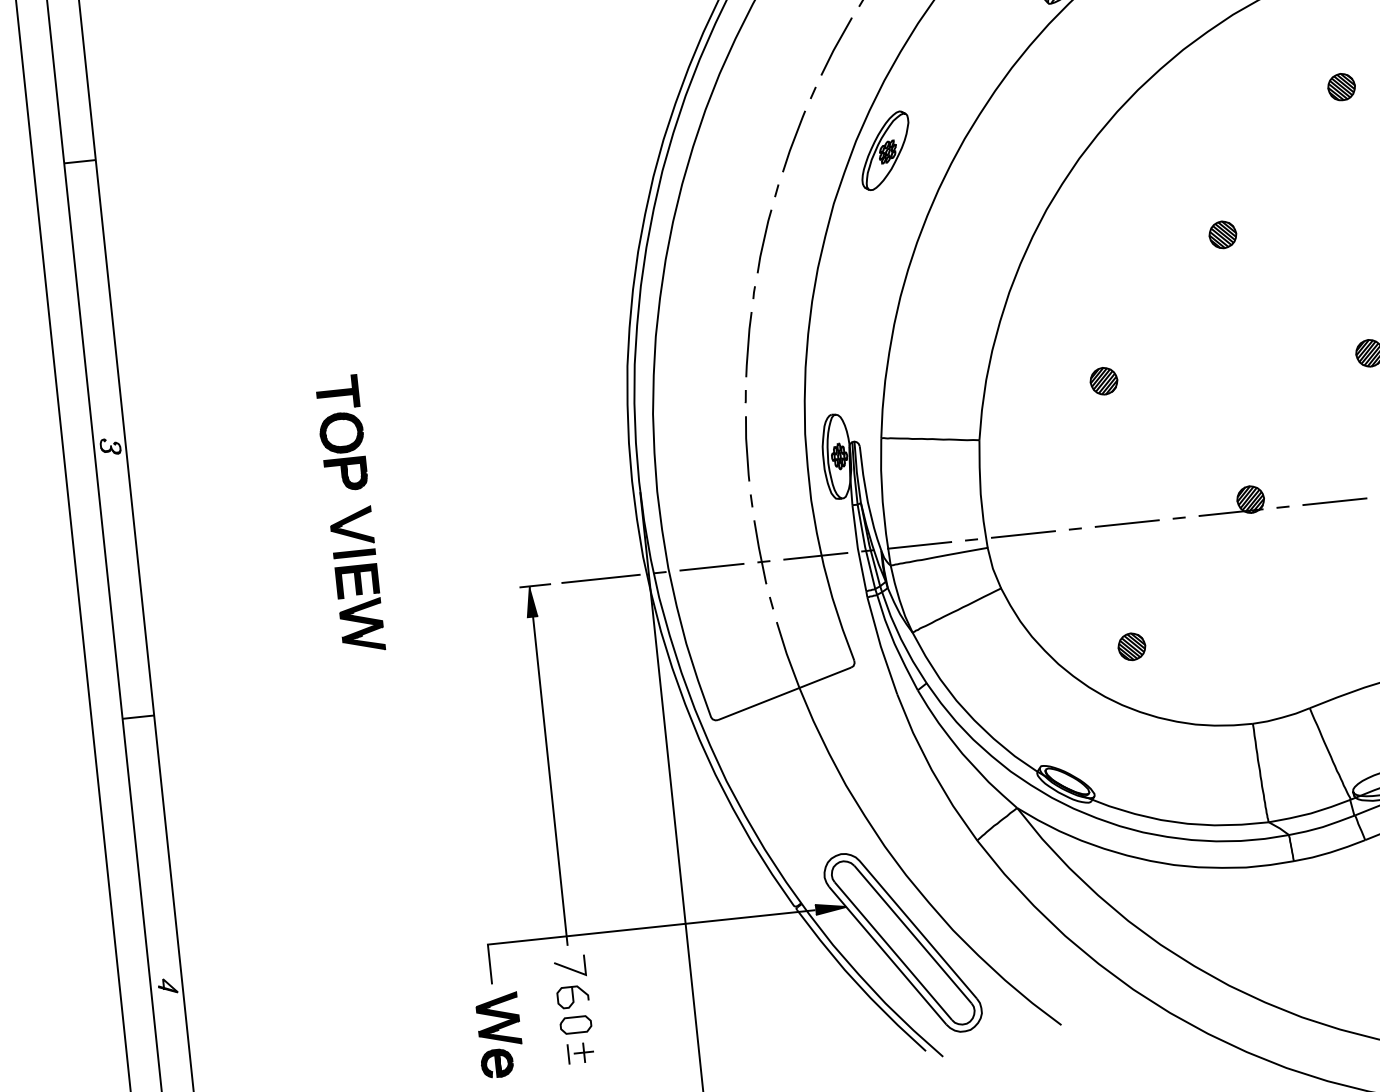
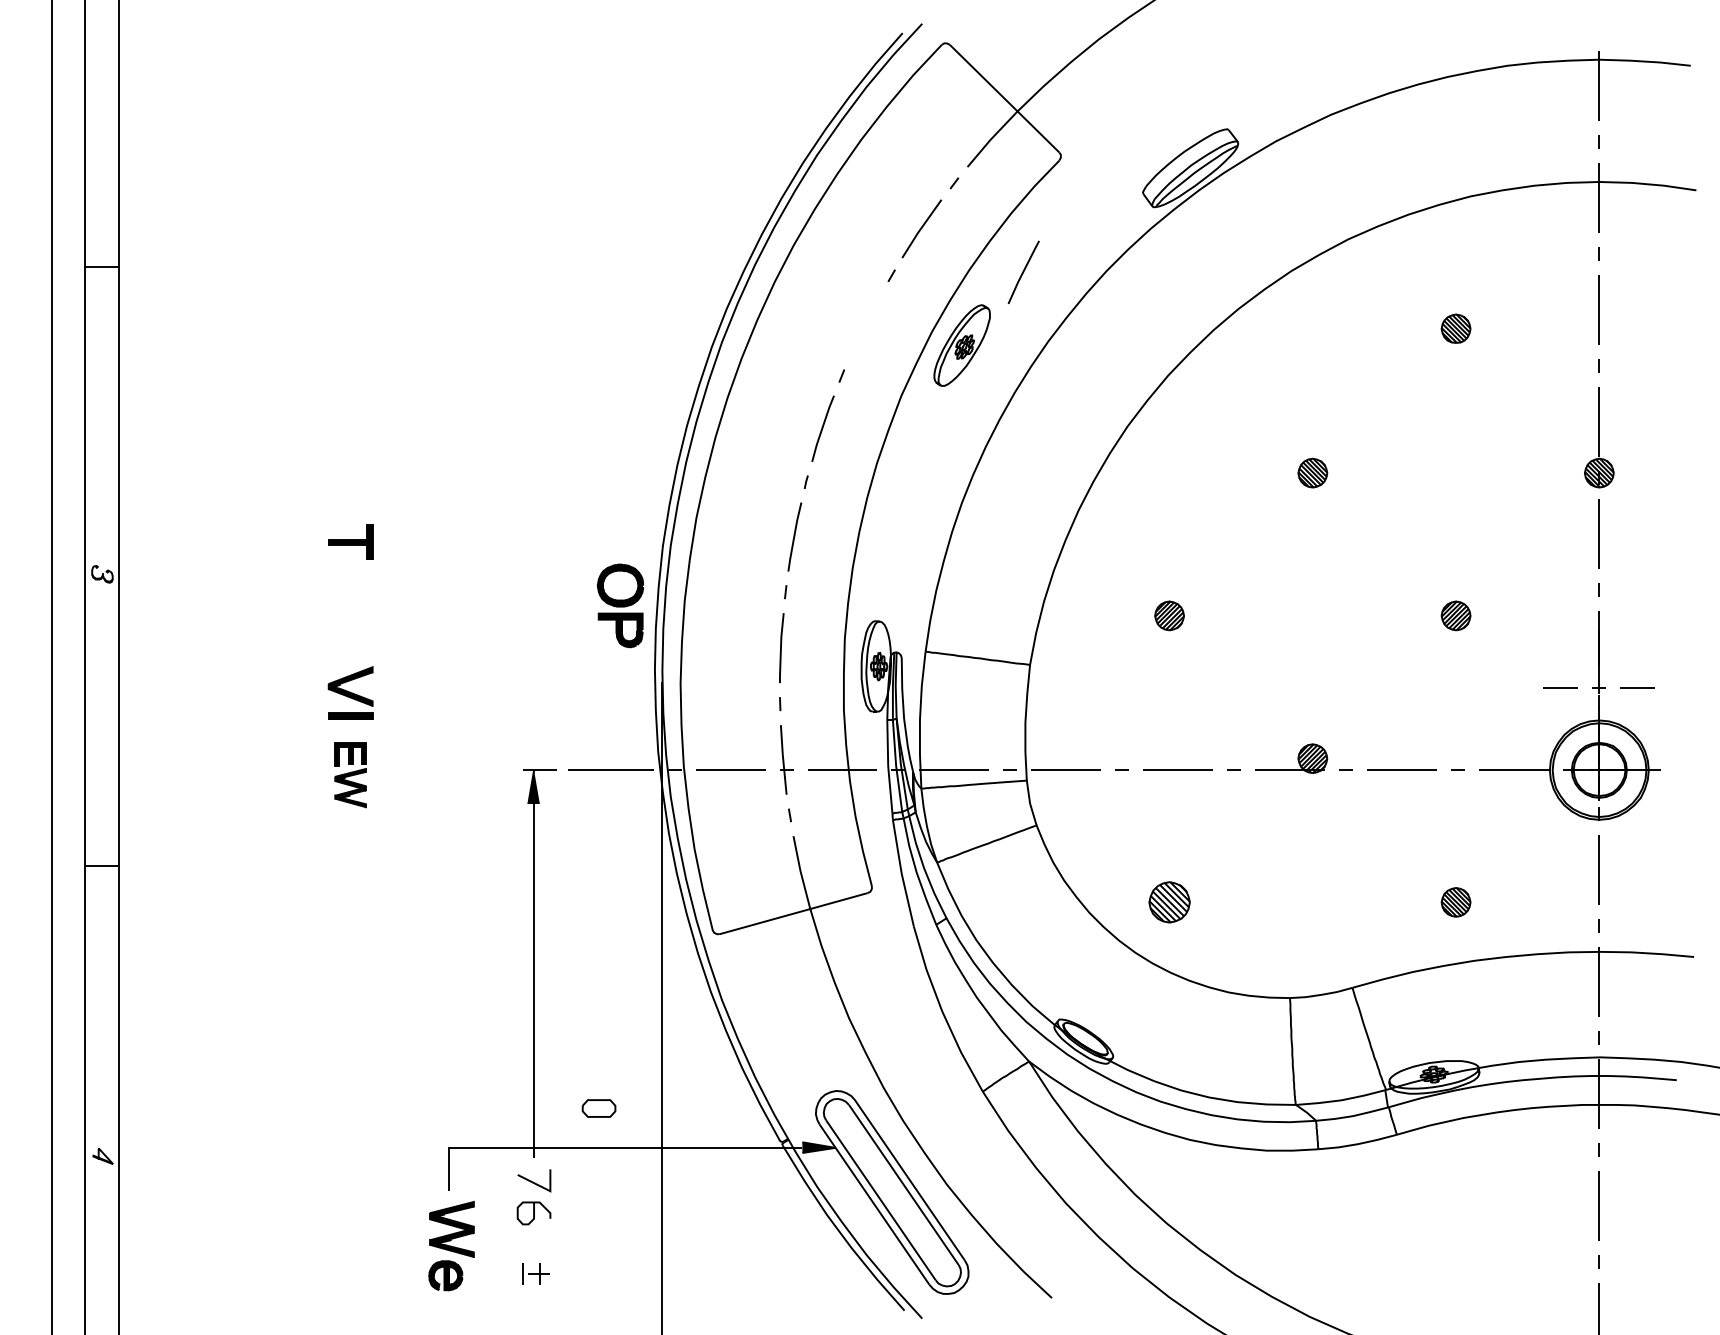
line: (793, 140) -> (1023, 271), moved
part: (342, 451) -> (619, 605), moved
part: (360, 608) -> (350, 775), size x0.7
part: (1131, 646) -> (1169, 902), size x1.4
part: (575, 1025) -> (598, 1108), moved

